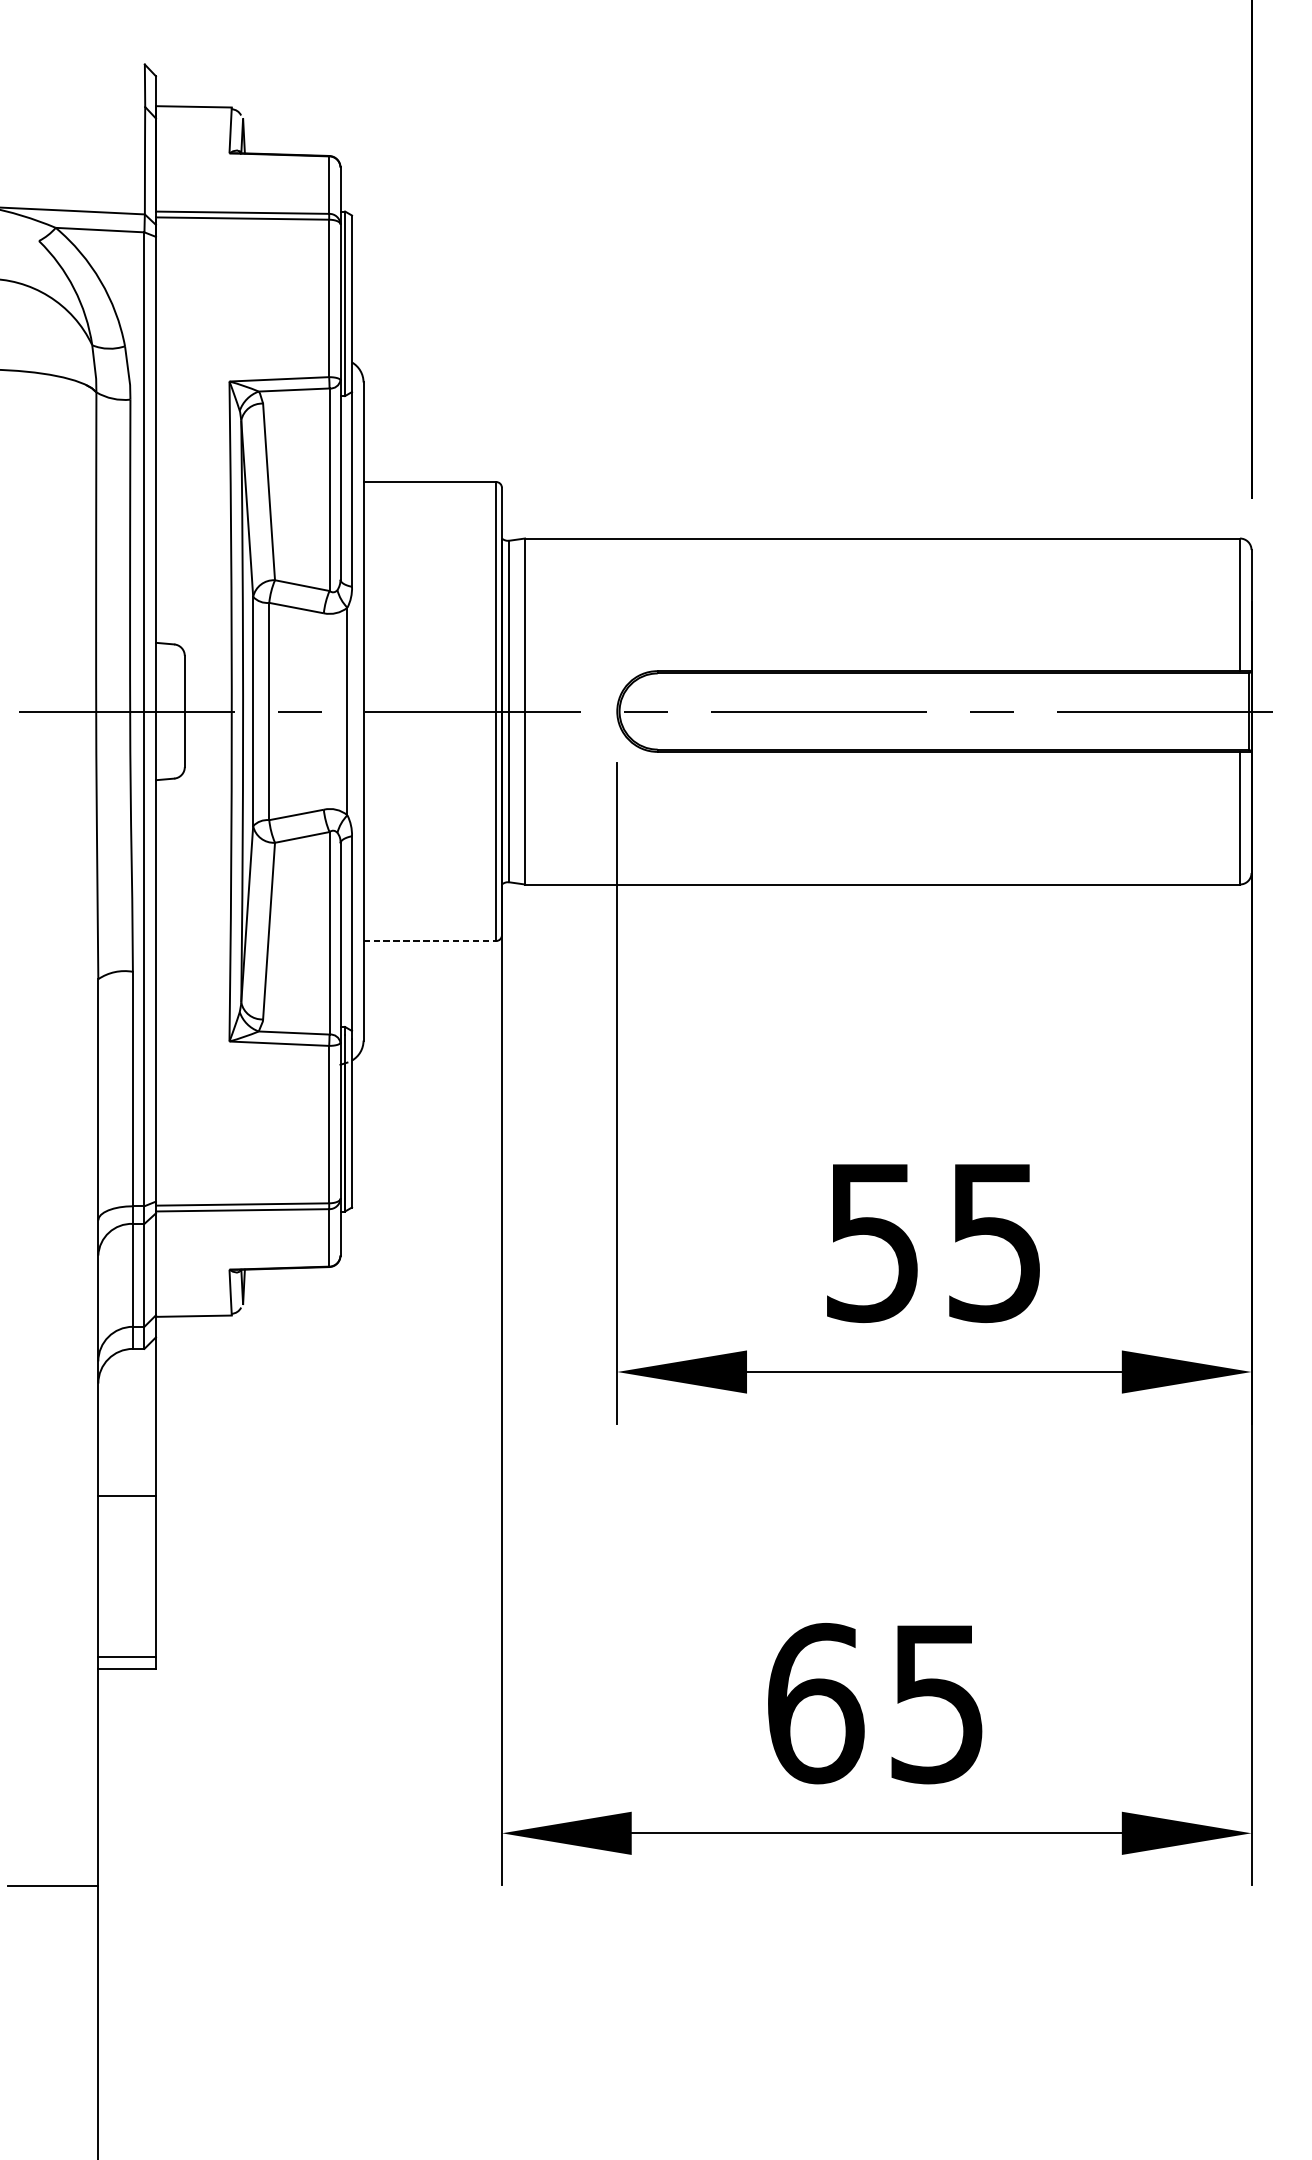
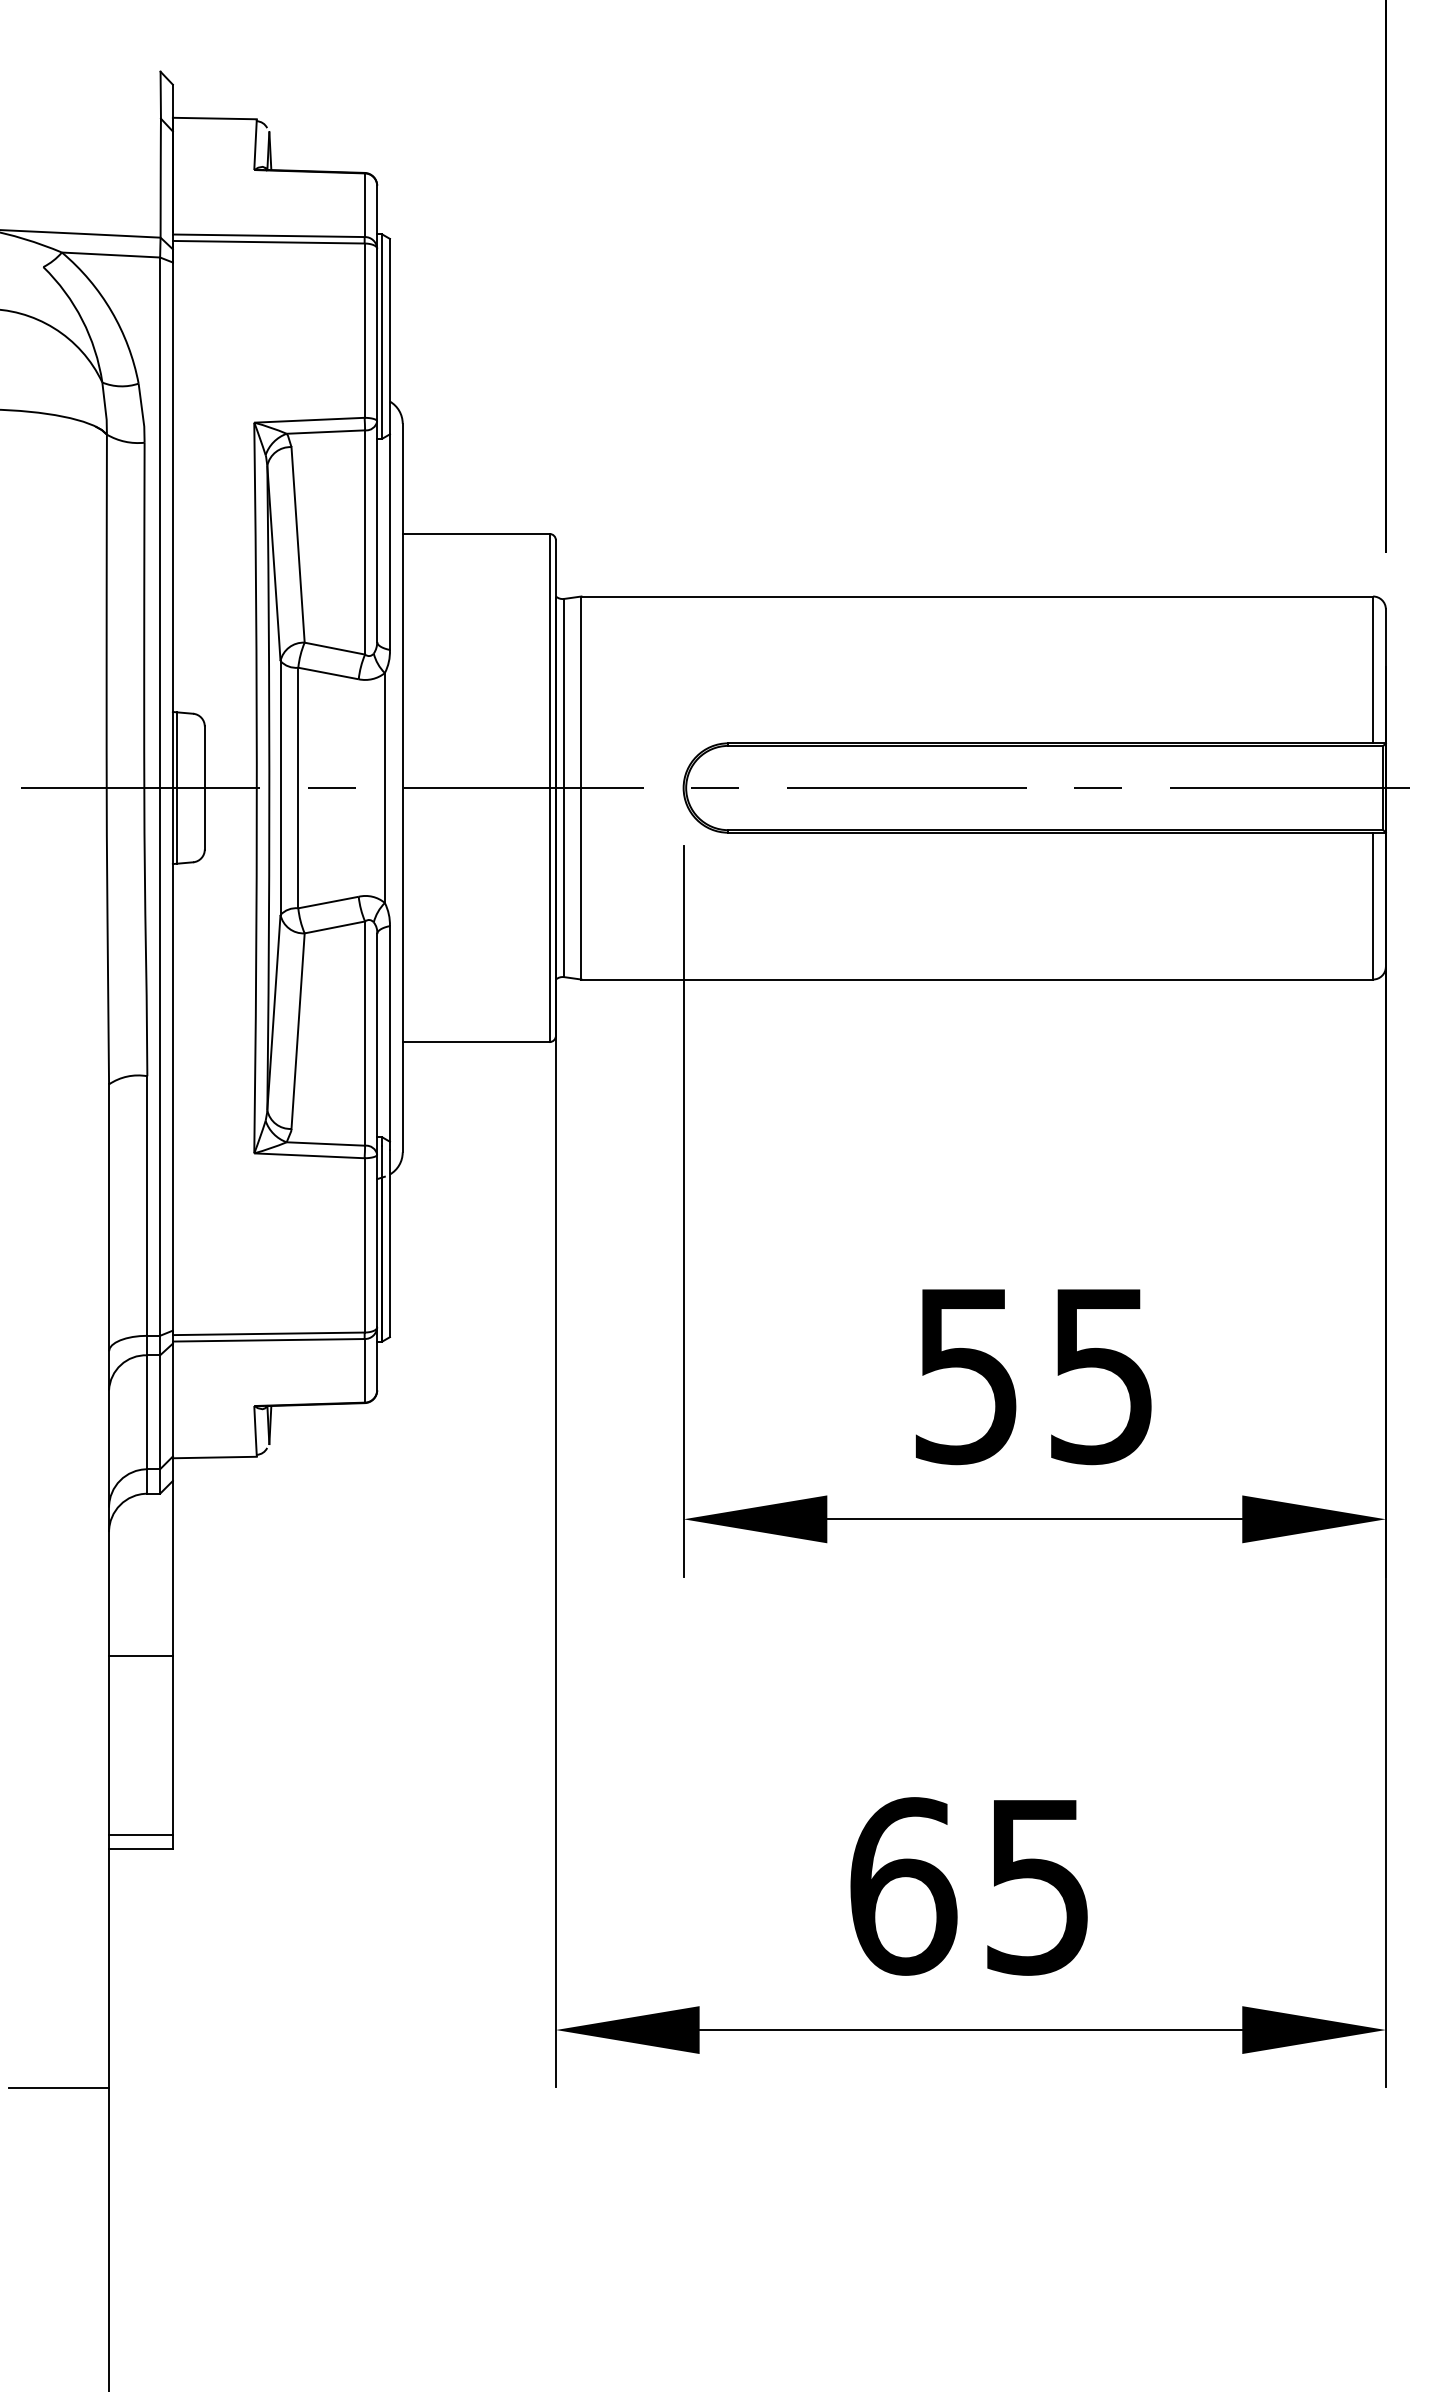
line: (160, 711) -> (177, 787), added
line: (430, 941) -> (476, 1042), dashed -> solid

